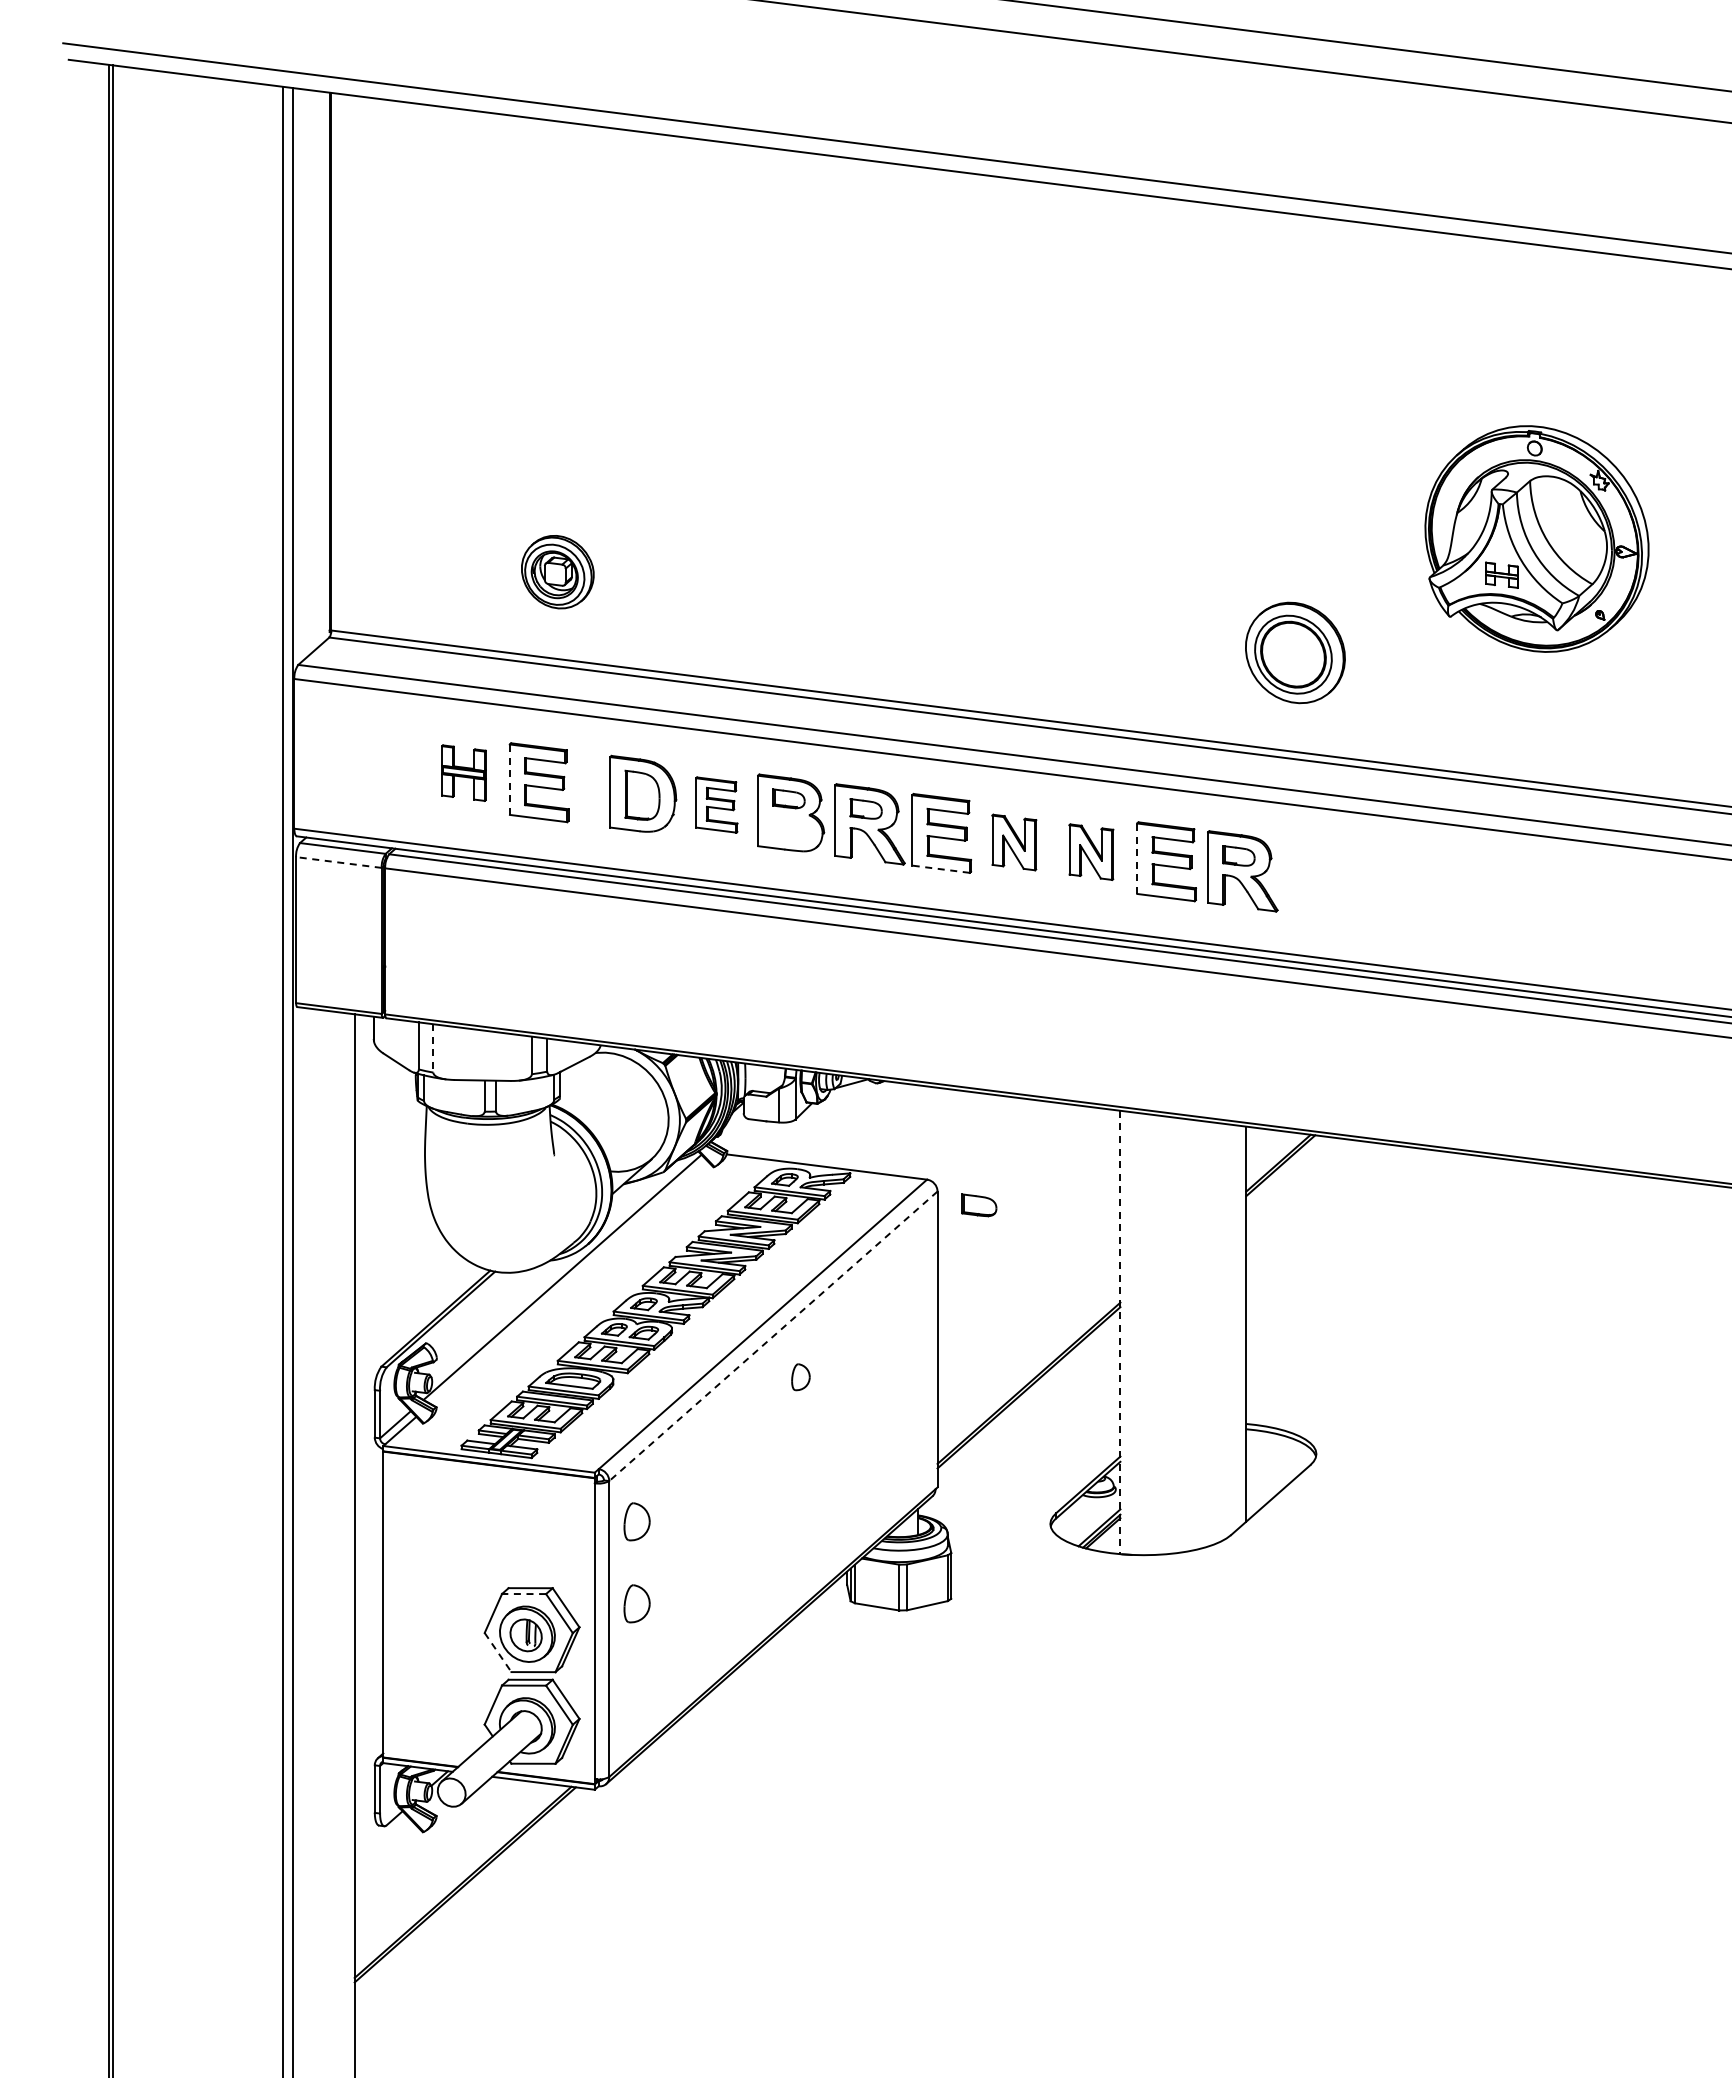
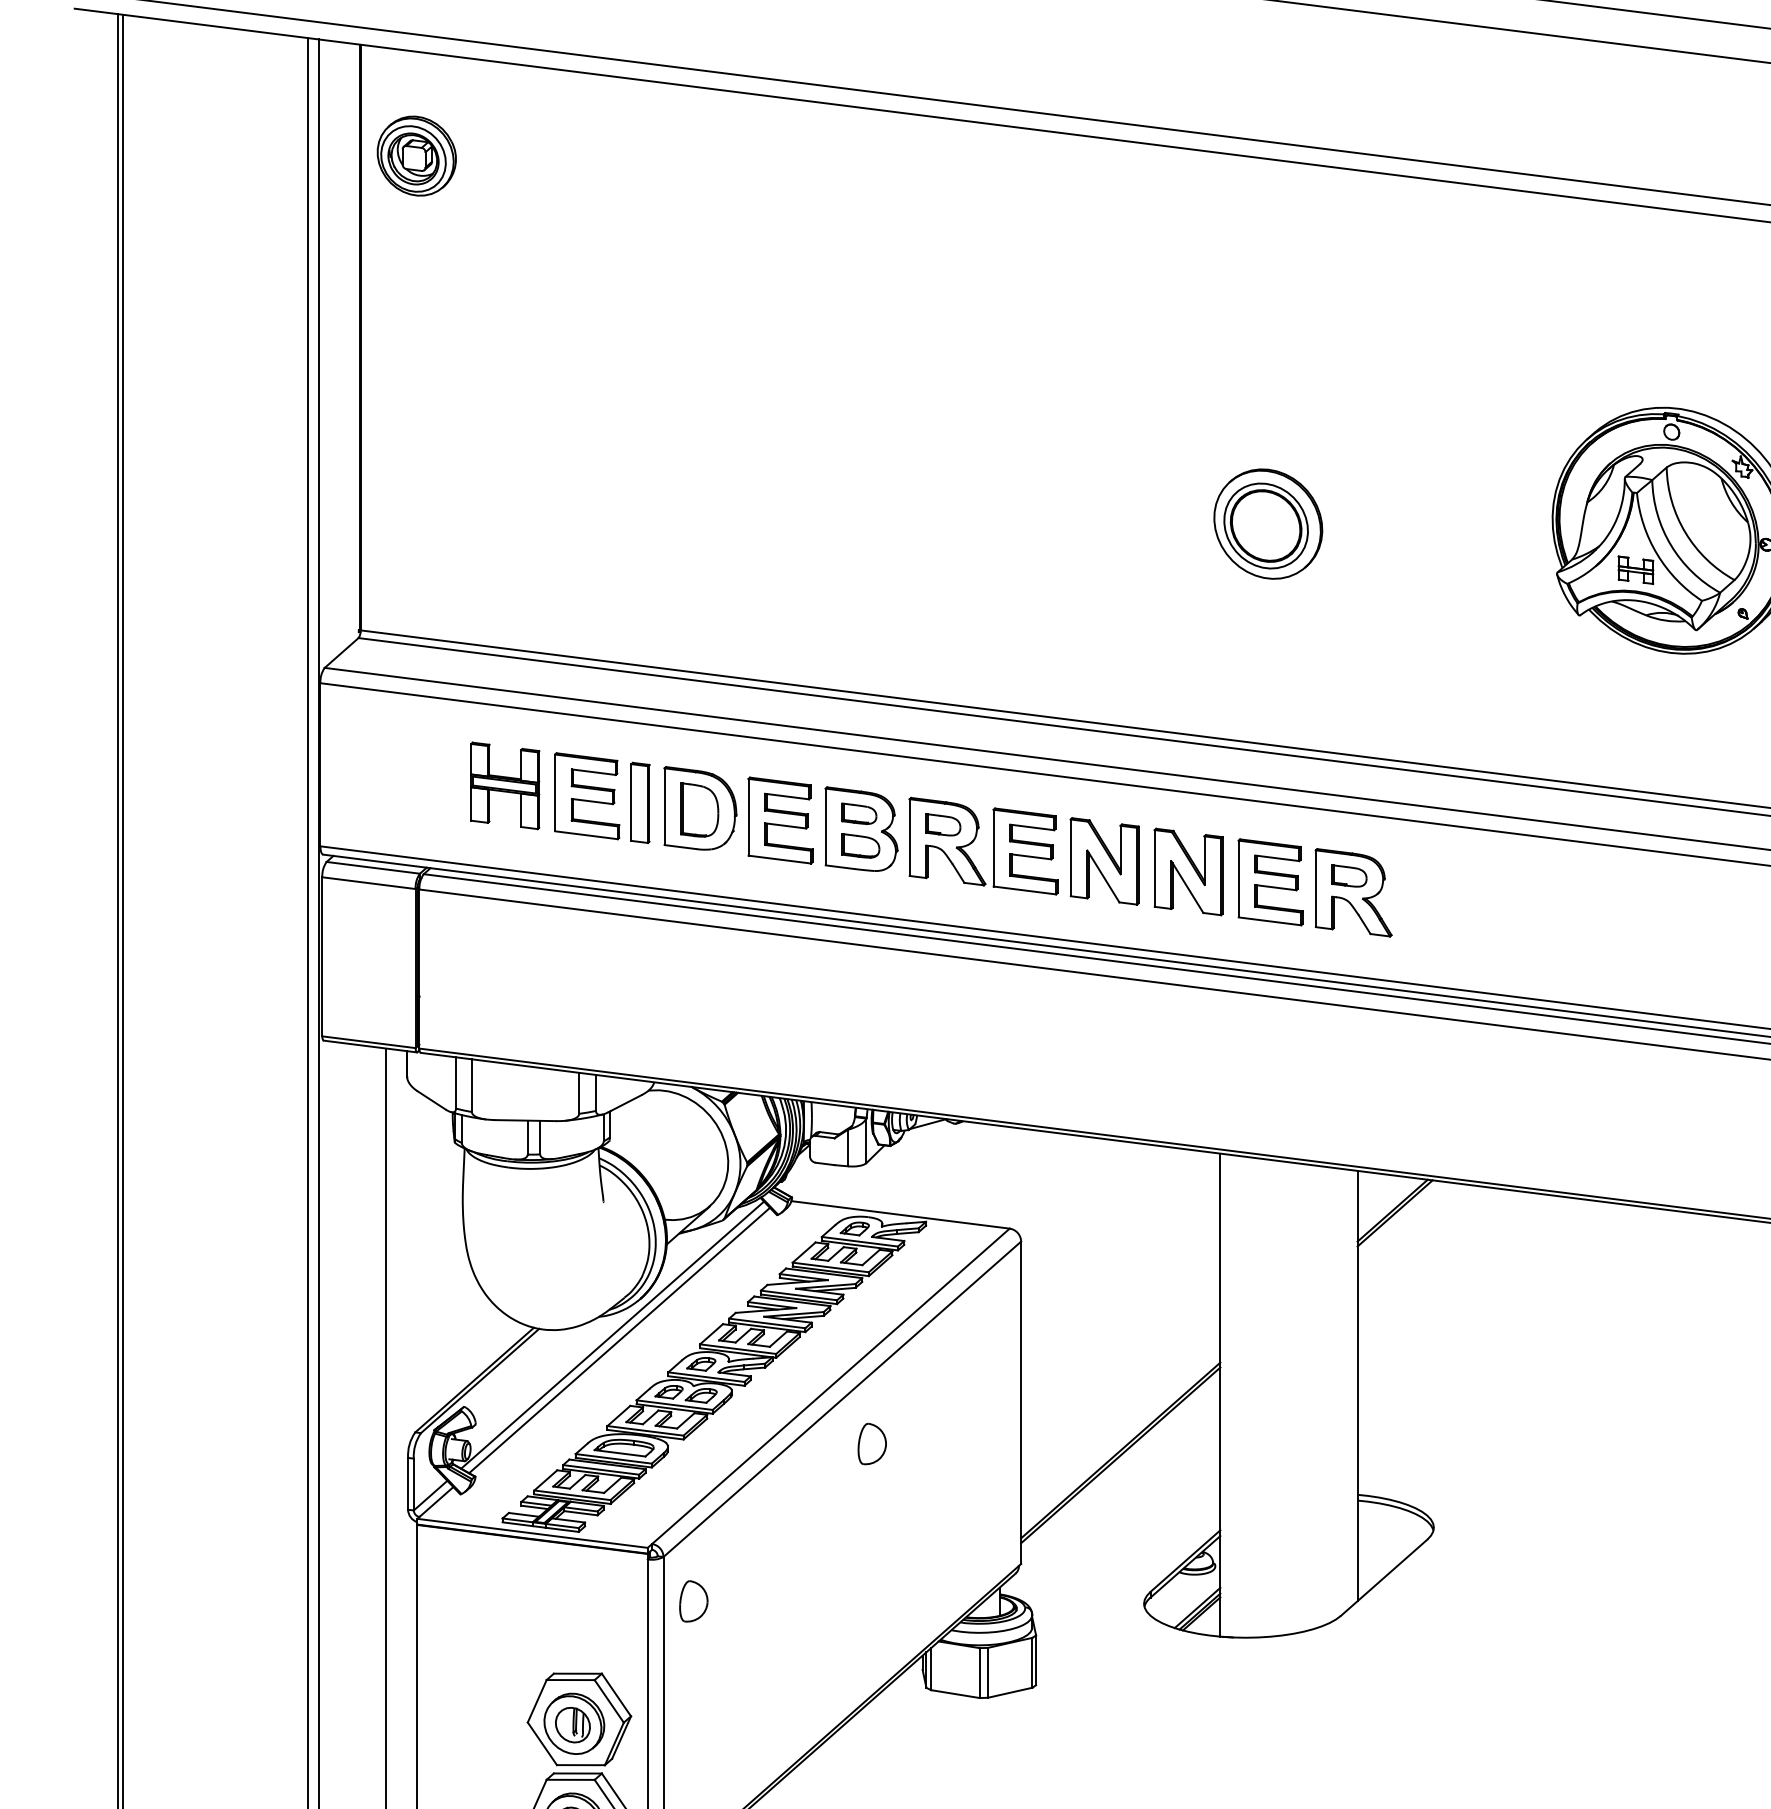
part: (557, 572) -> (416, 156), moved
part: (1295, 652) -> (1268, 523), moved
part: (463, 772) -> (504, 785), size x1.43
line: (509, 779) -> (554, 792), dashed -> solid
part: (587, 788) -> (639, 802), added
part: (716, 804) -> (780, 819), size x1.43
part: (1014, 842) -> (1104, 861), size x1.43
part: (1091, 851) -> (1188, 871), size x1.43
line: (1137, 858) -> (1238, 878), dashed -> solid
line: (338, 862) -> (368, 883), dashed -> solid
line: (941, 869) -> (1025, 890), dashed -> solid
line: (433, 1048) -> (472, 1085), dashed -> solid
part: (979, 1205) -> (860, 846), moved
line: (568, 1282) -> (619, 1340), added
line: (1120, 1332) -> (1220, 1395), dashed -> solid
line: (773, 1336) -> (842, 1399), dashed -> solid
part: (800, 1376) -> (871, 1443), size x1.43
line: (523, 1594) -> (570, 1680), dashed -> solid
part: (636, 1603) -> (693, 1690), removed
line: (498, 1652) -> (542, 1743), dashed -> solid

